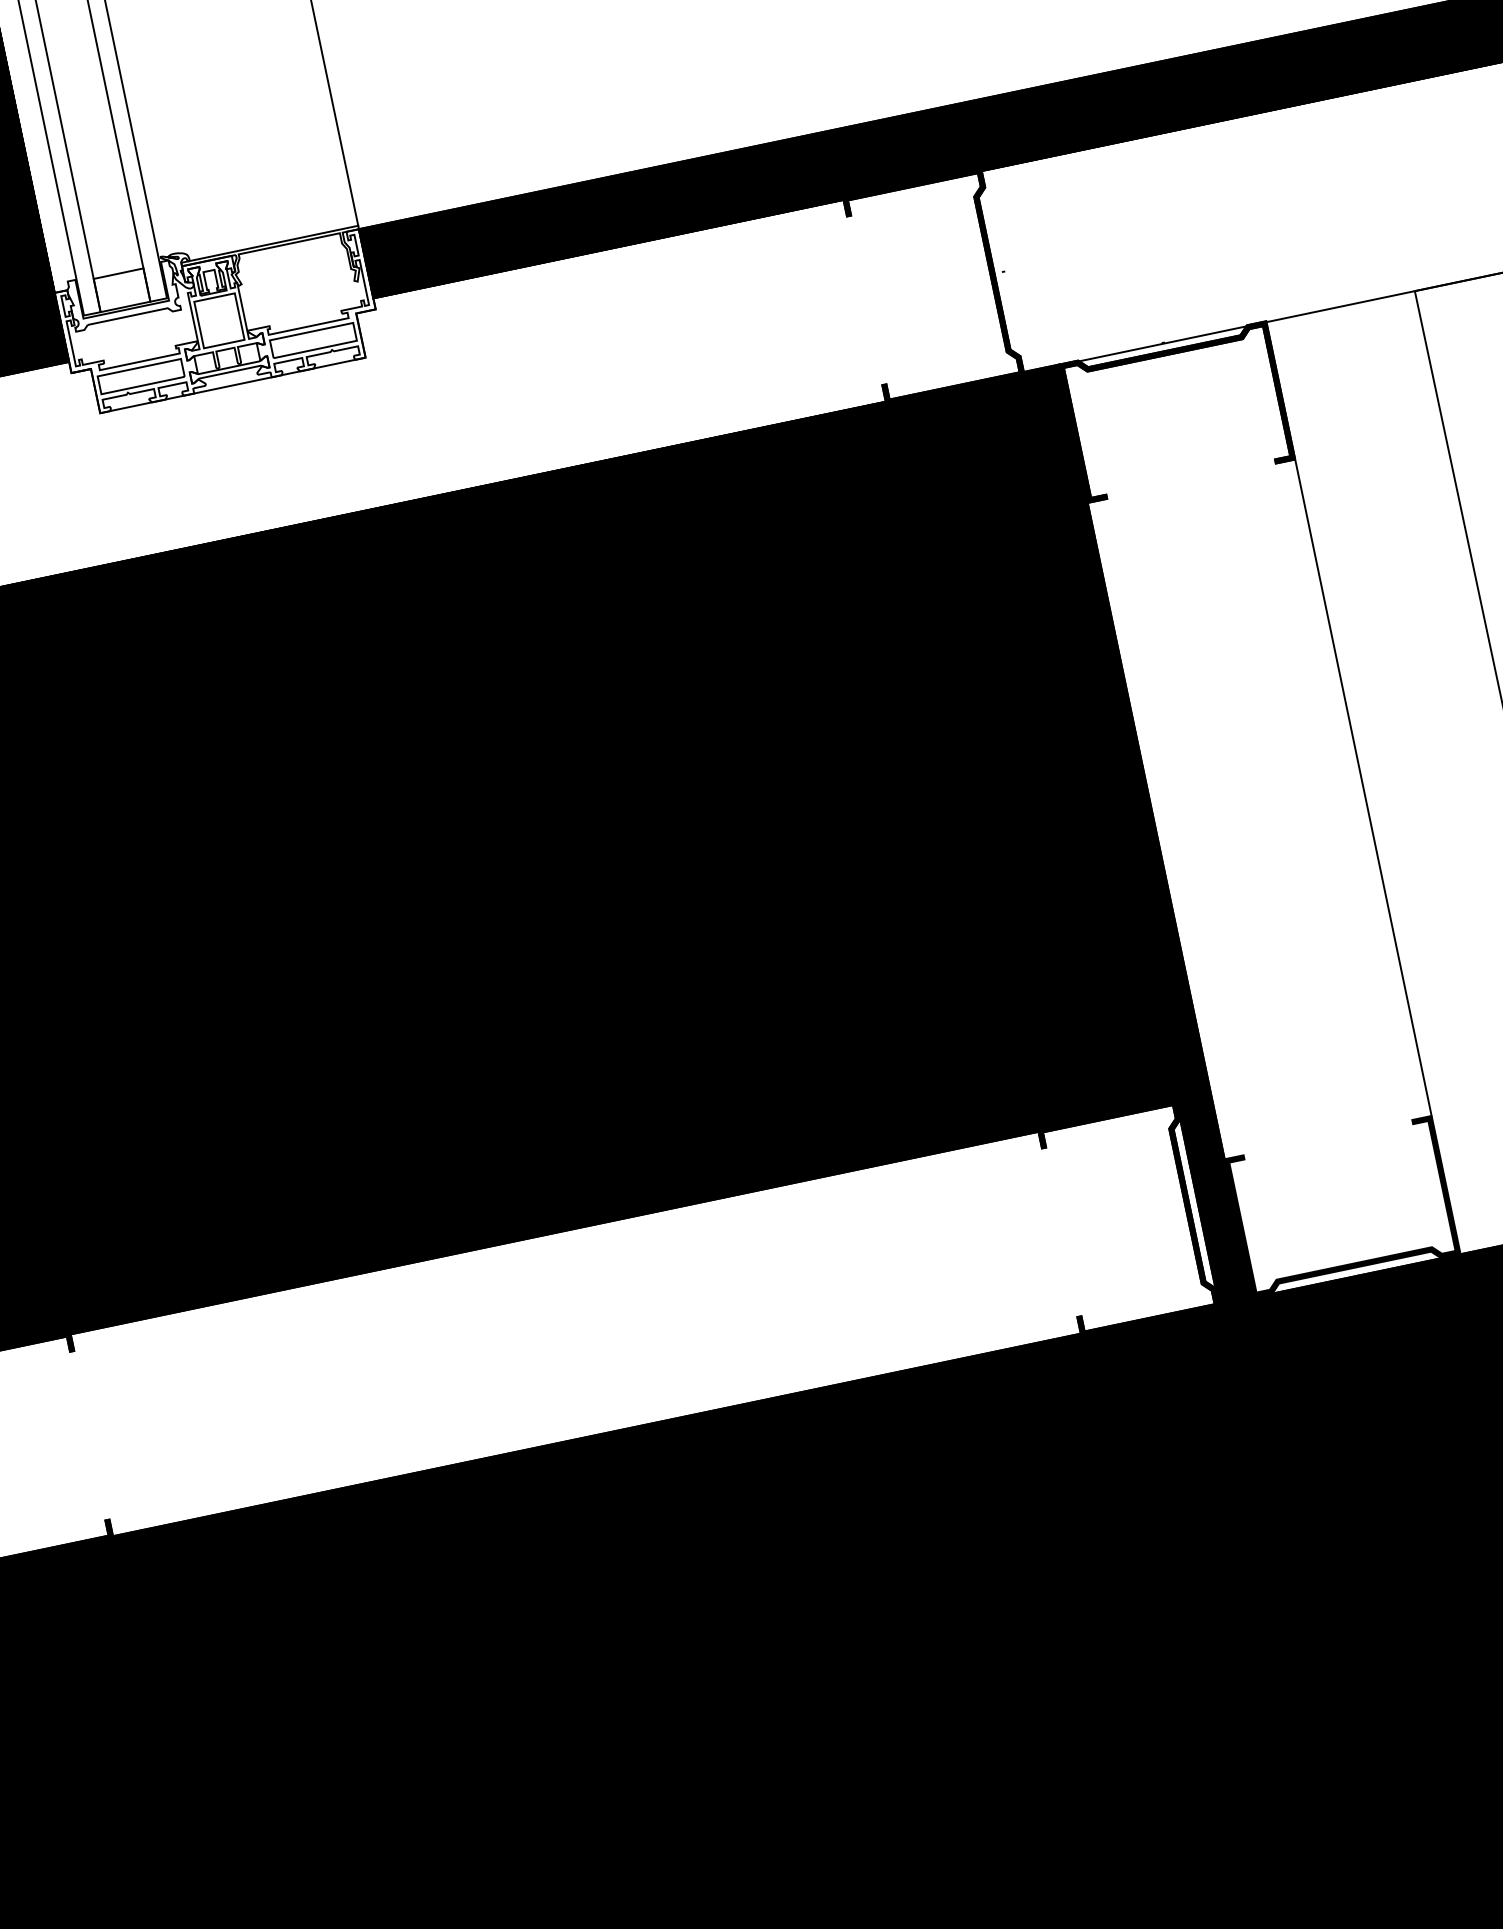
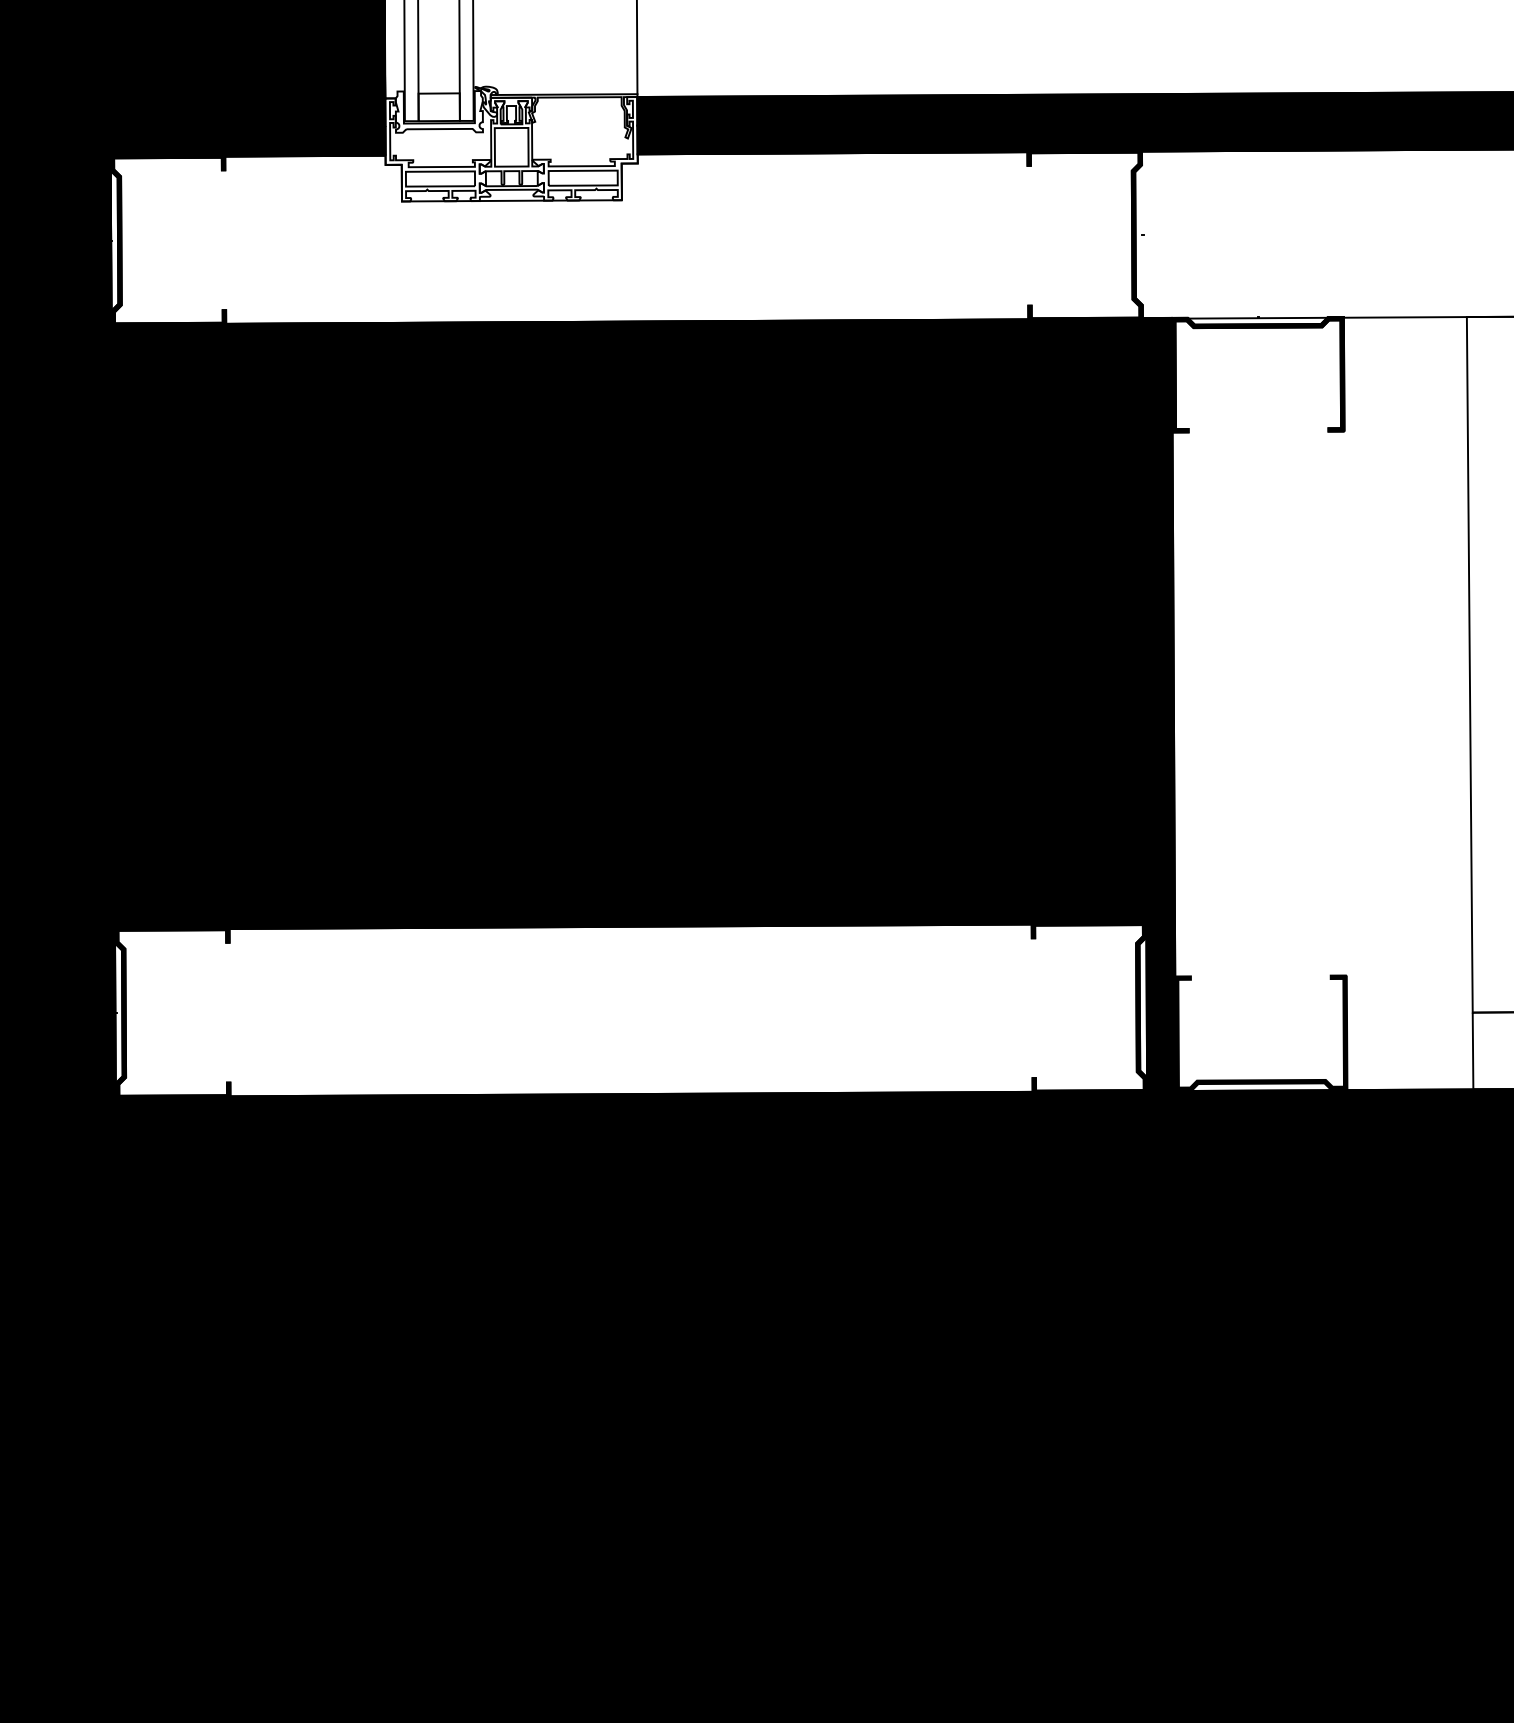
line: (1363, 787) -> (1345, 703), removed

